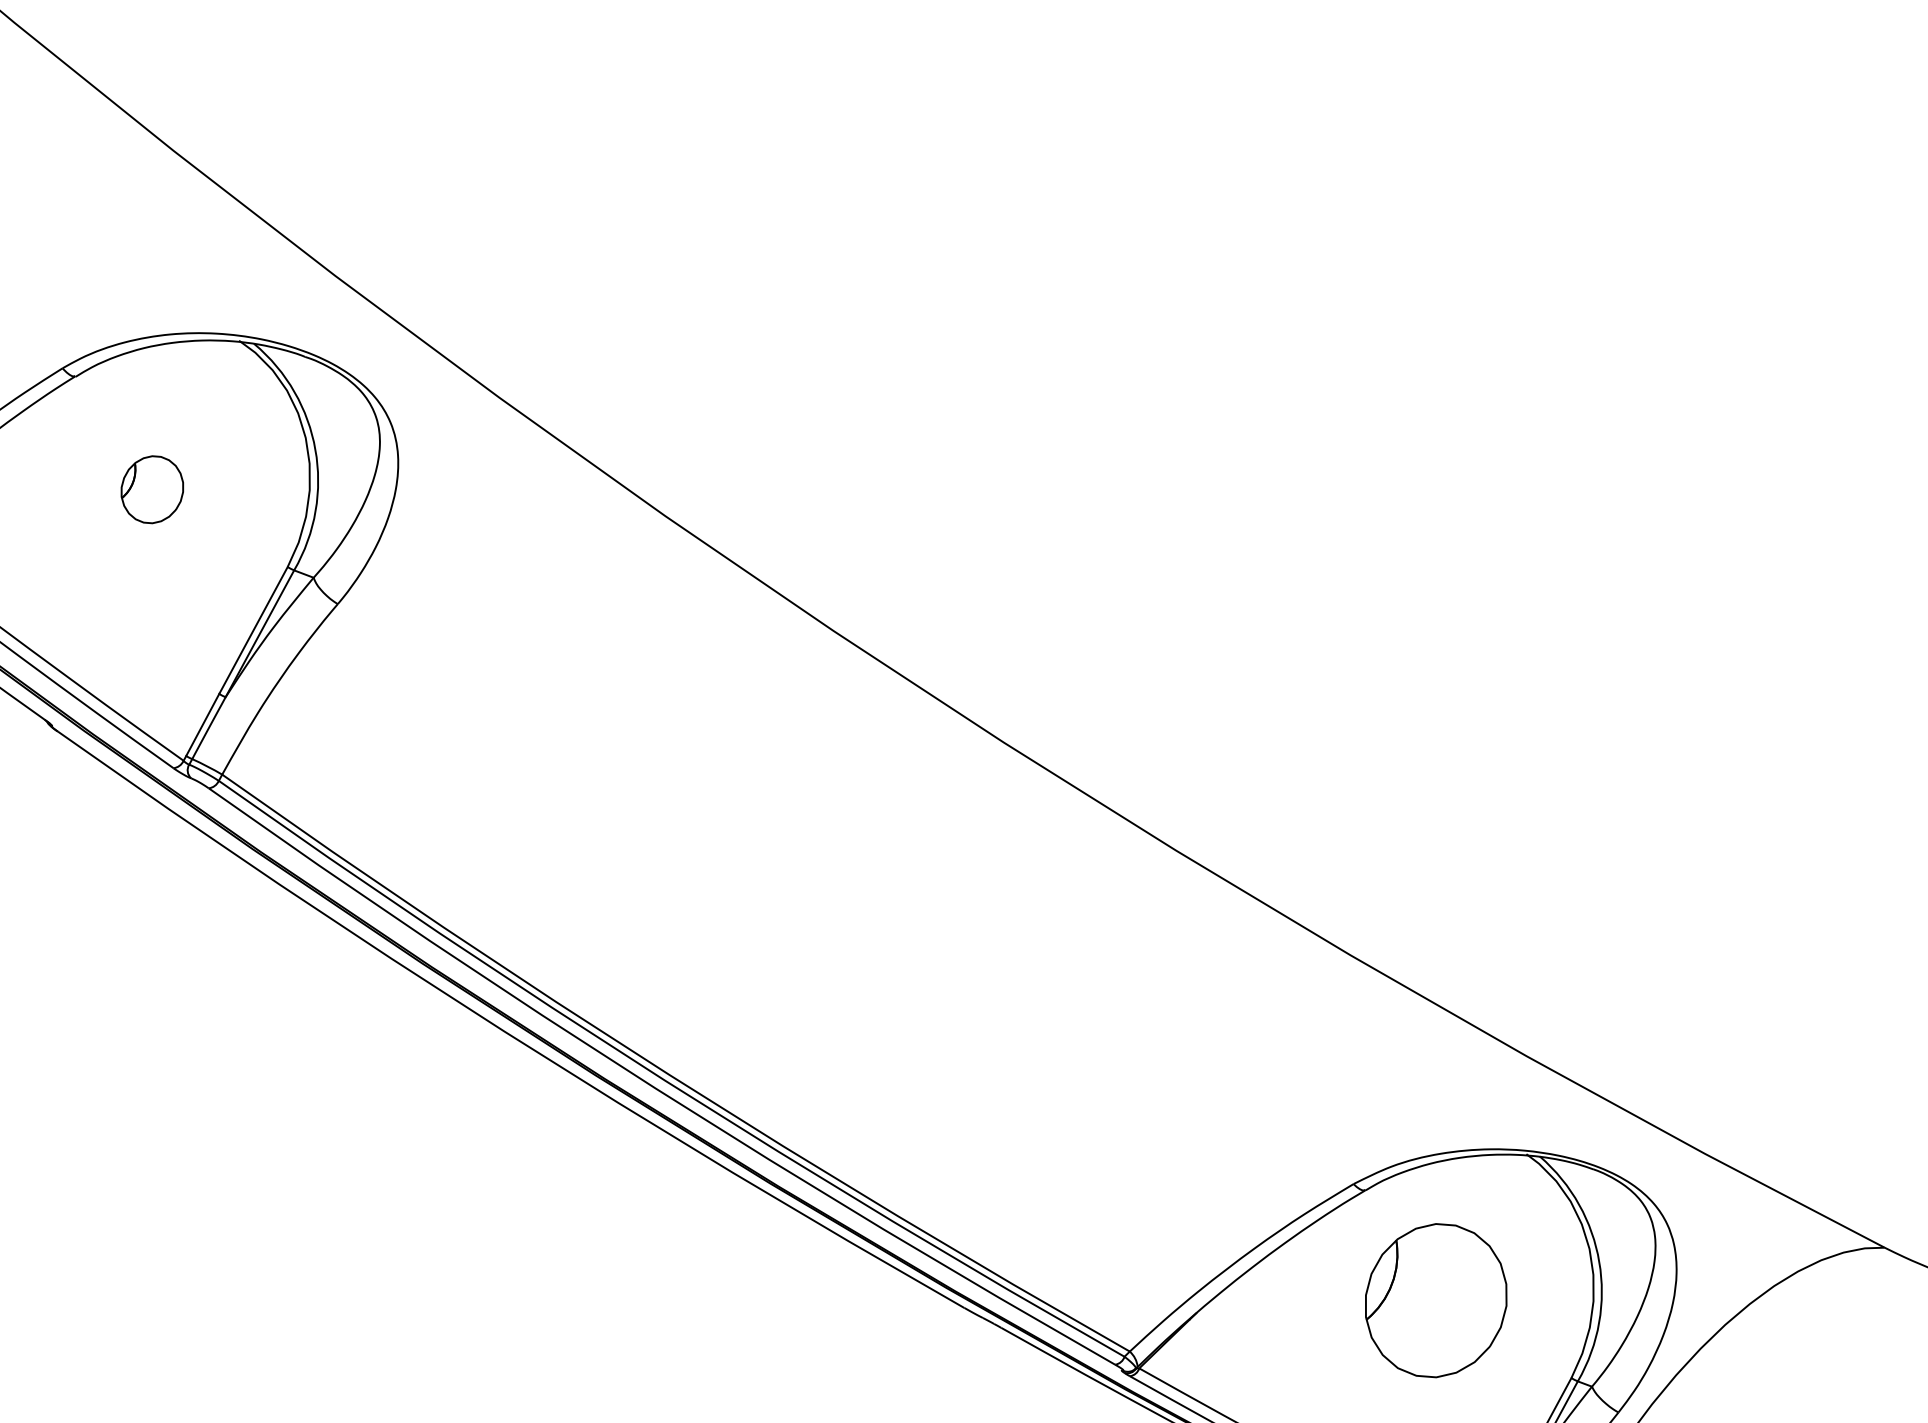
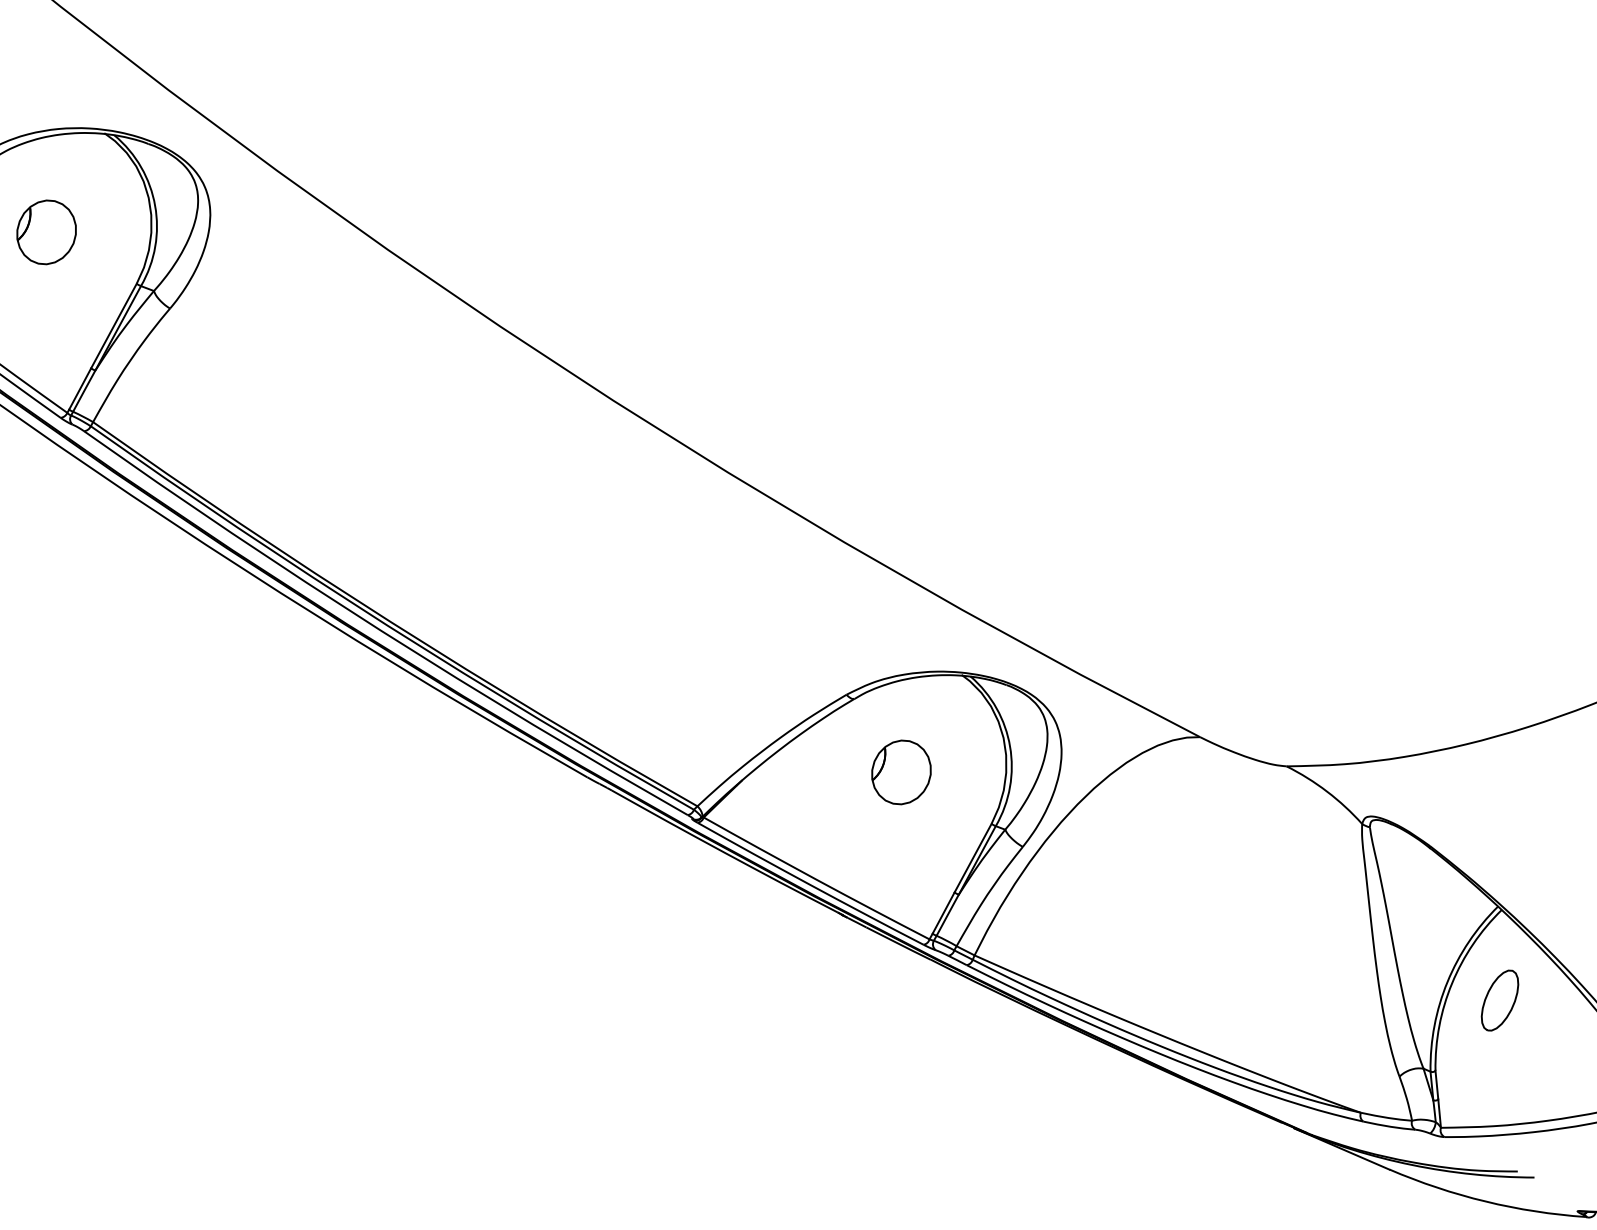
part: (152, 489) -> (46, 232), size x1.43
part: (1436, 1300) -> (901, 772), size x0.62

